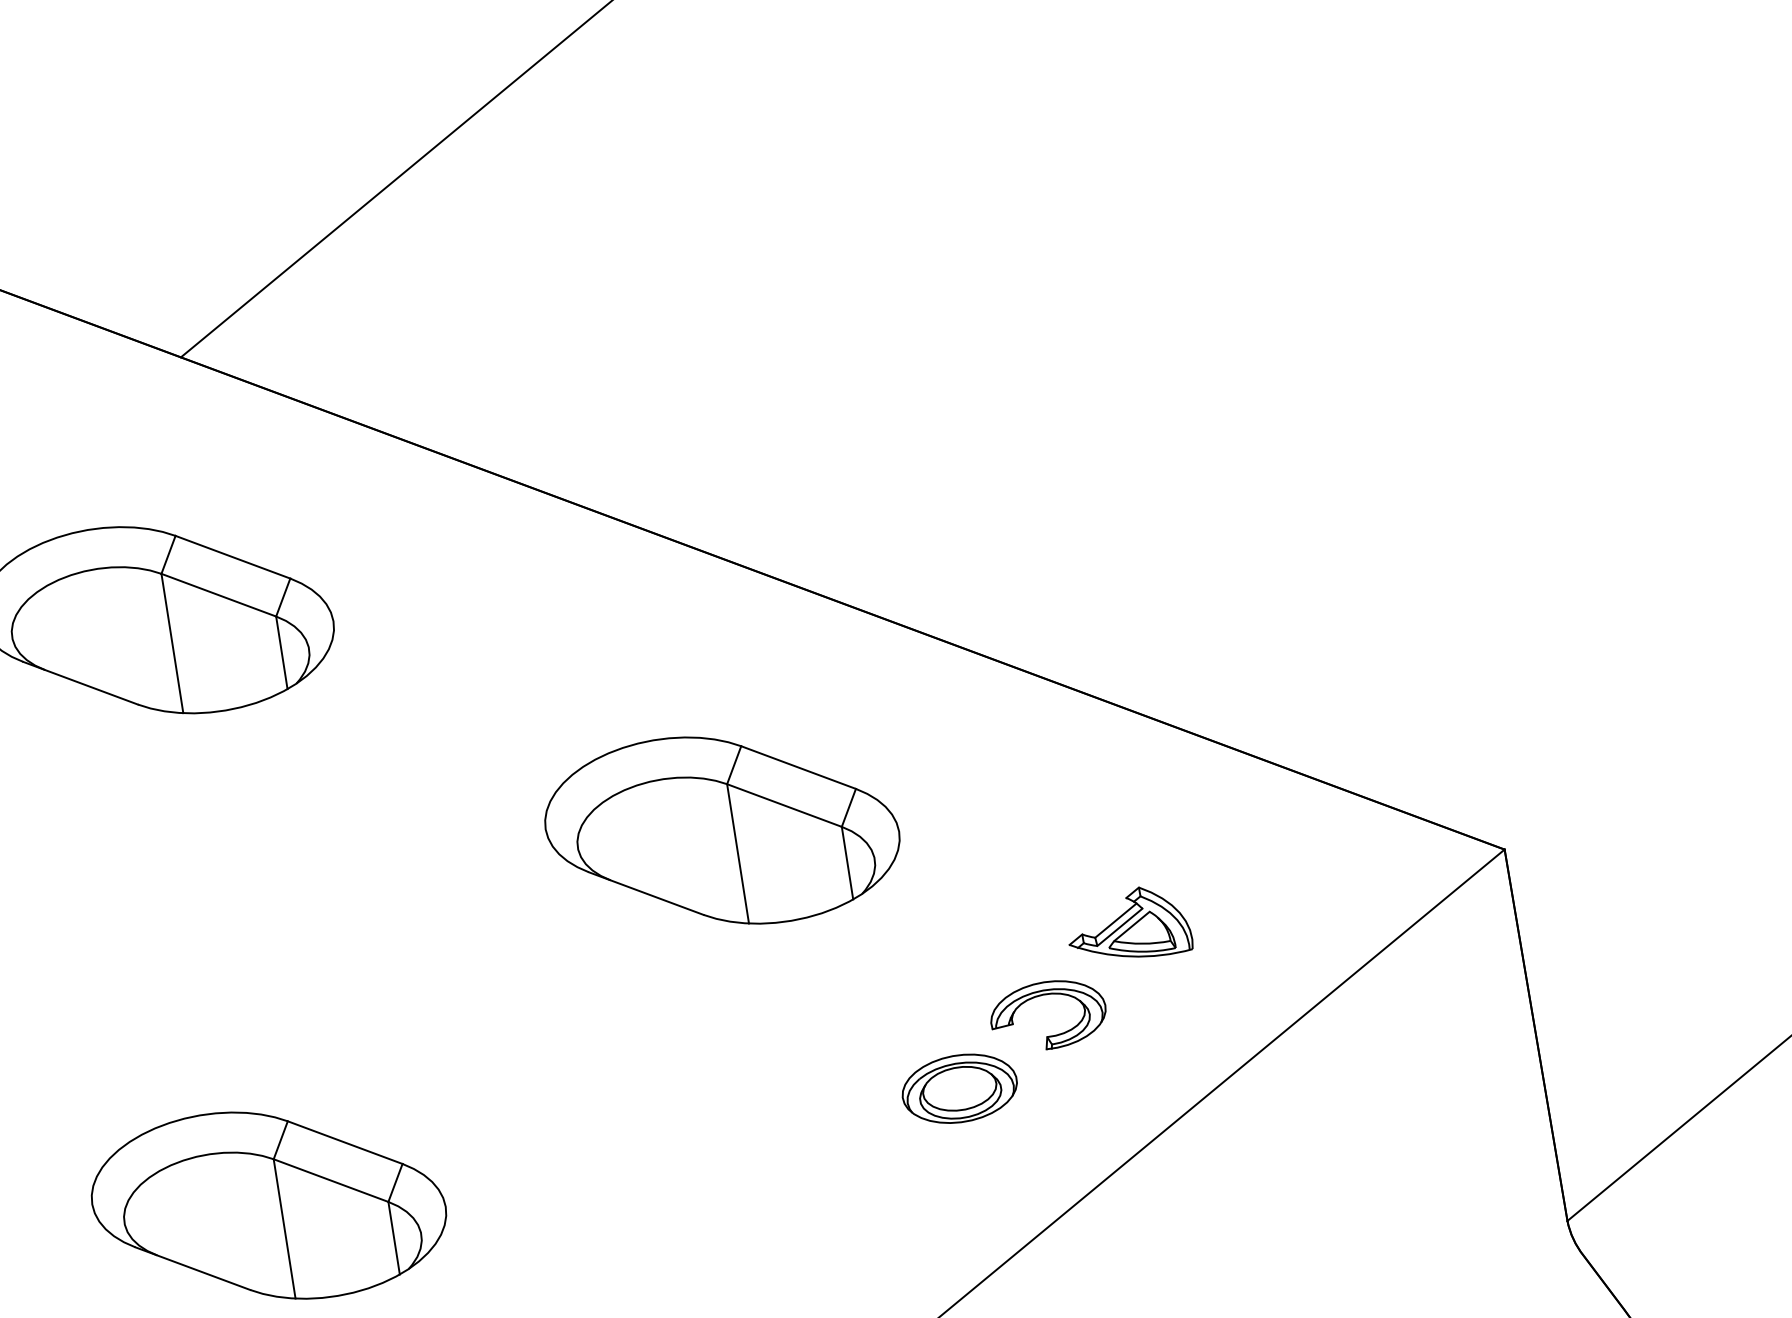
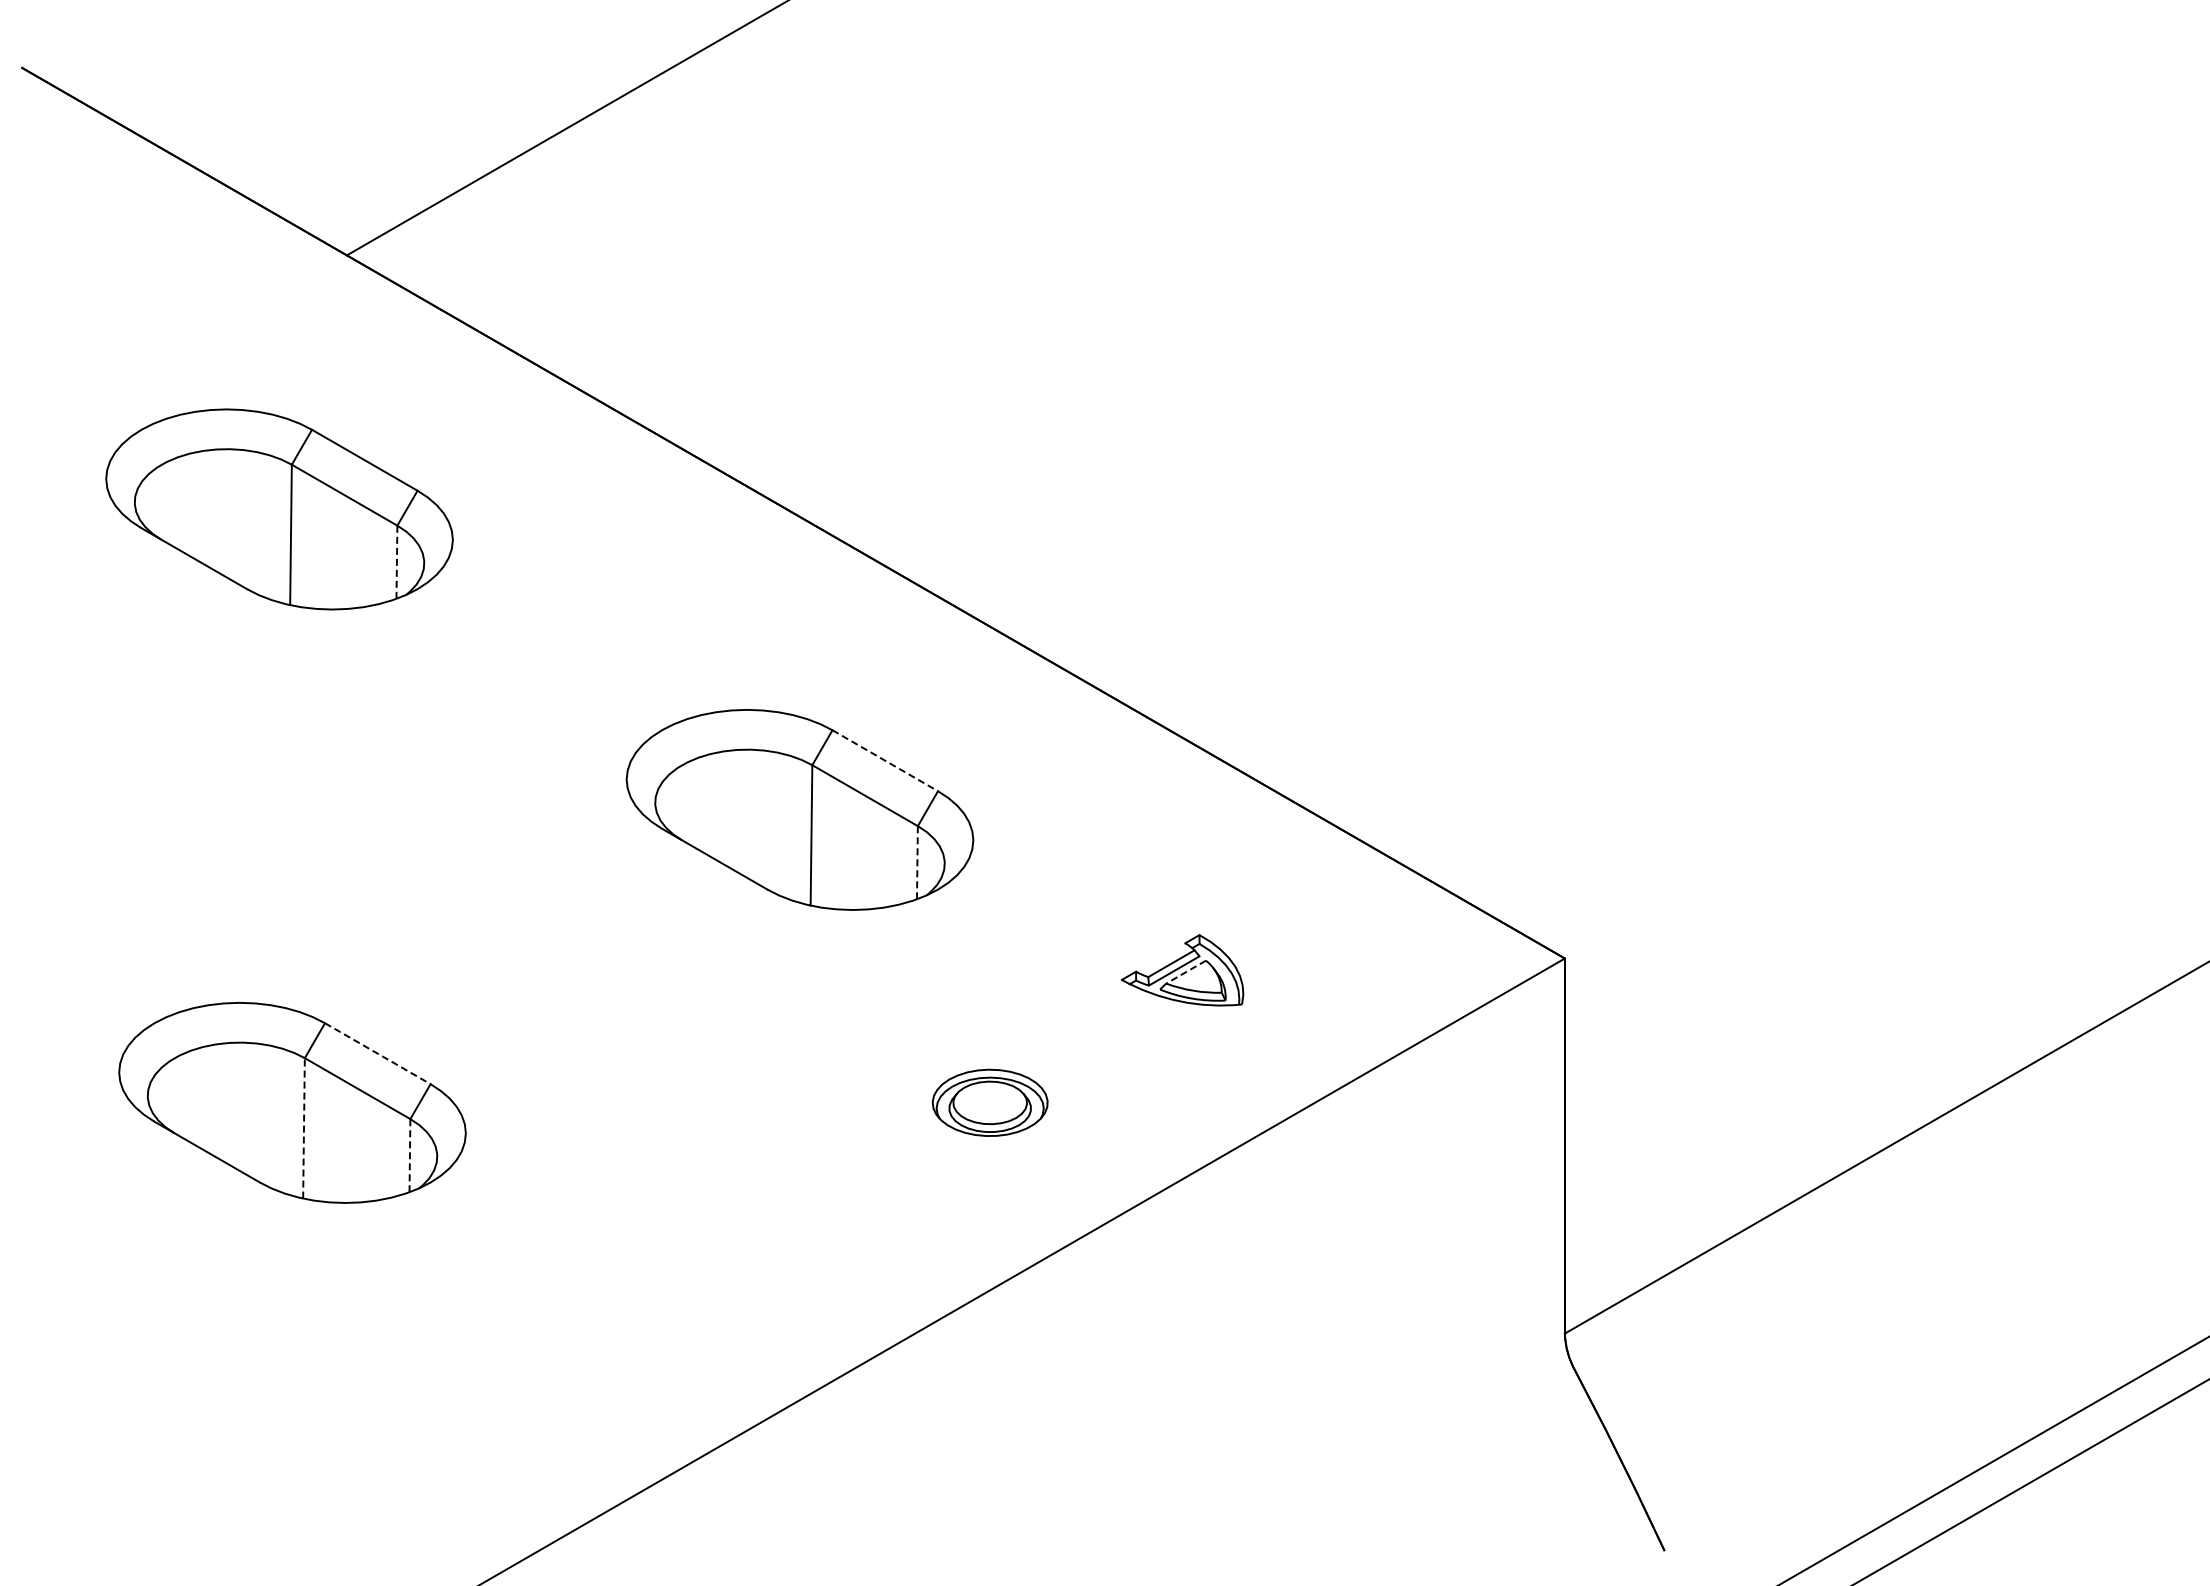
line: (281, 653) -> (396, 562), solid -> dashed
line: (798, 767) -> (885, 760), solid -> dashed
line: (847, 862) -> (917, 862), solid -> dashed
line: (1132, 926) -> (1186, 972), solid -> dashed
part: (1045, 995) -> (1089, 1025), removed
line: (344, 1142) -> (377, 1053), solid -> dashed
line: (284, 1227) -> (304, 1127), solid -> dashed
line: (393, 1238) -> (409, 1155), solid -> dashed

